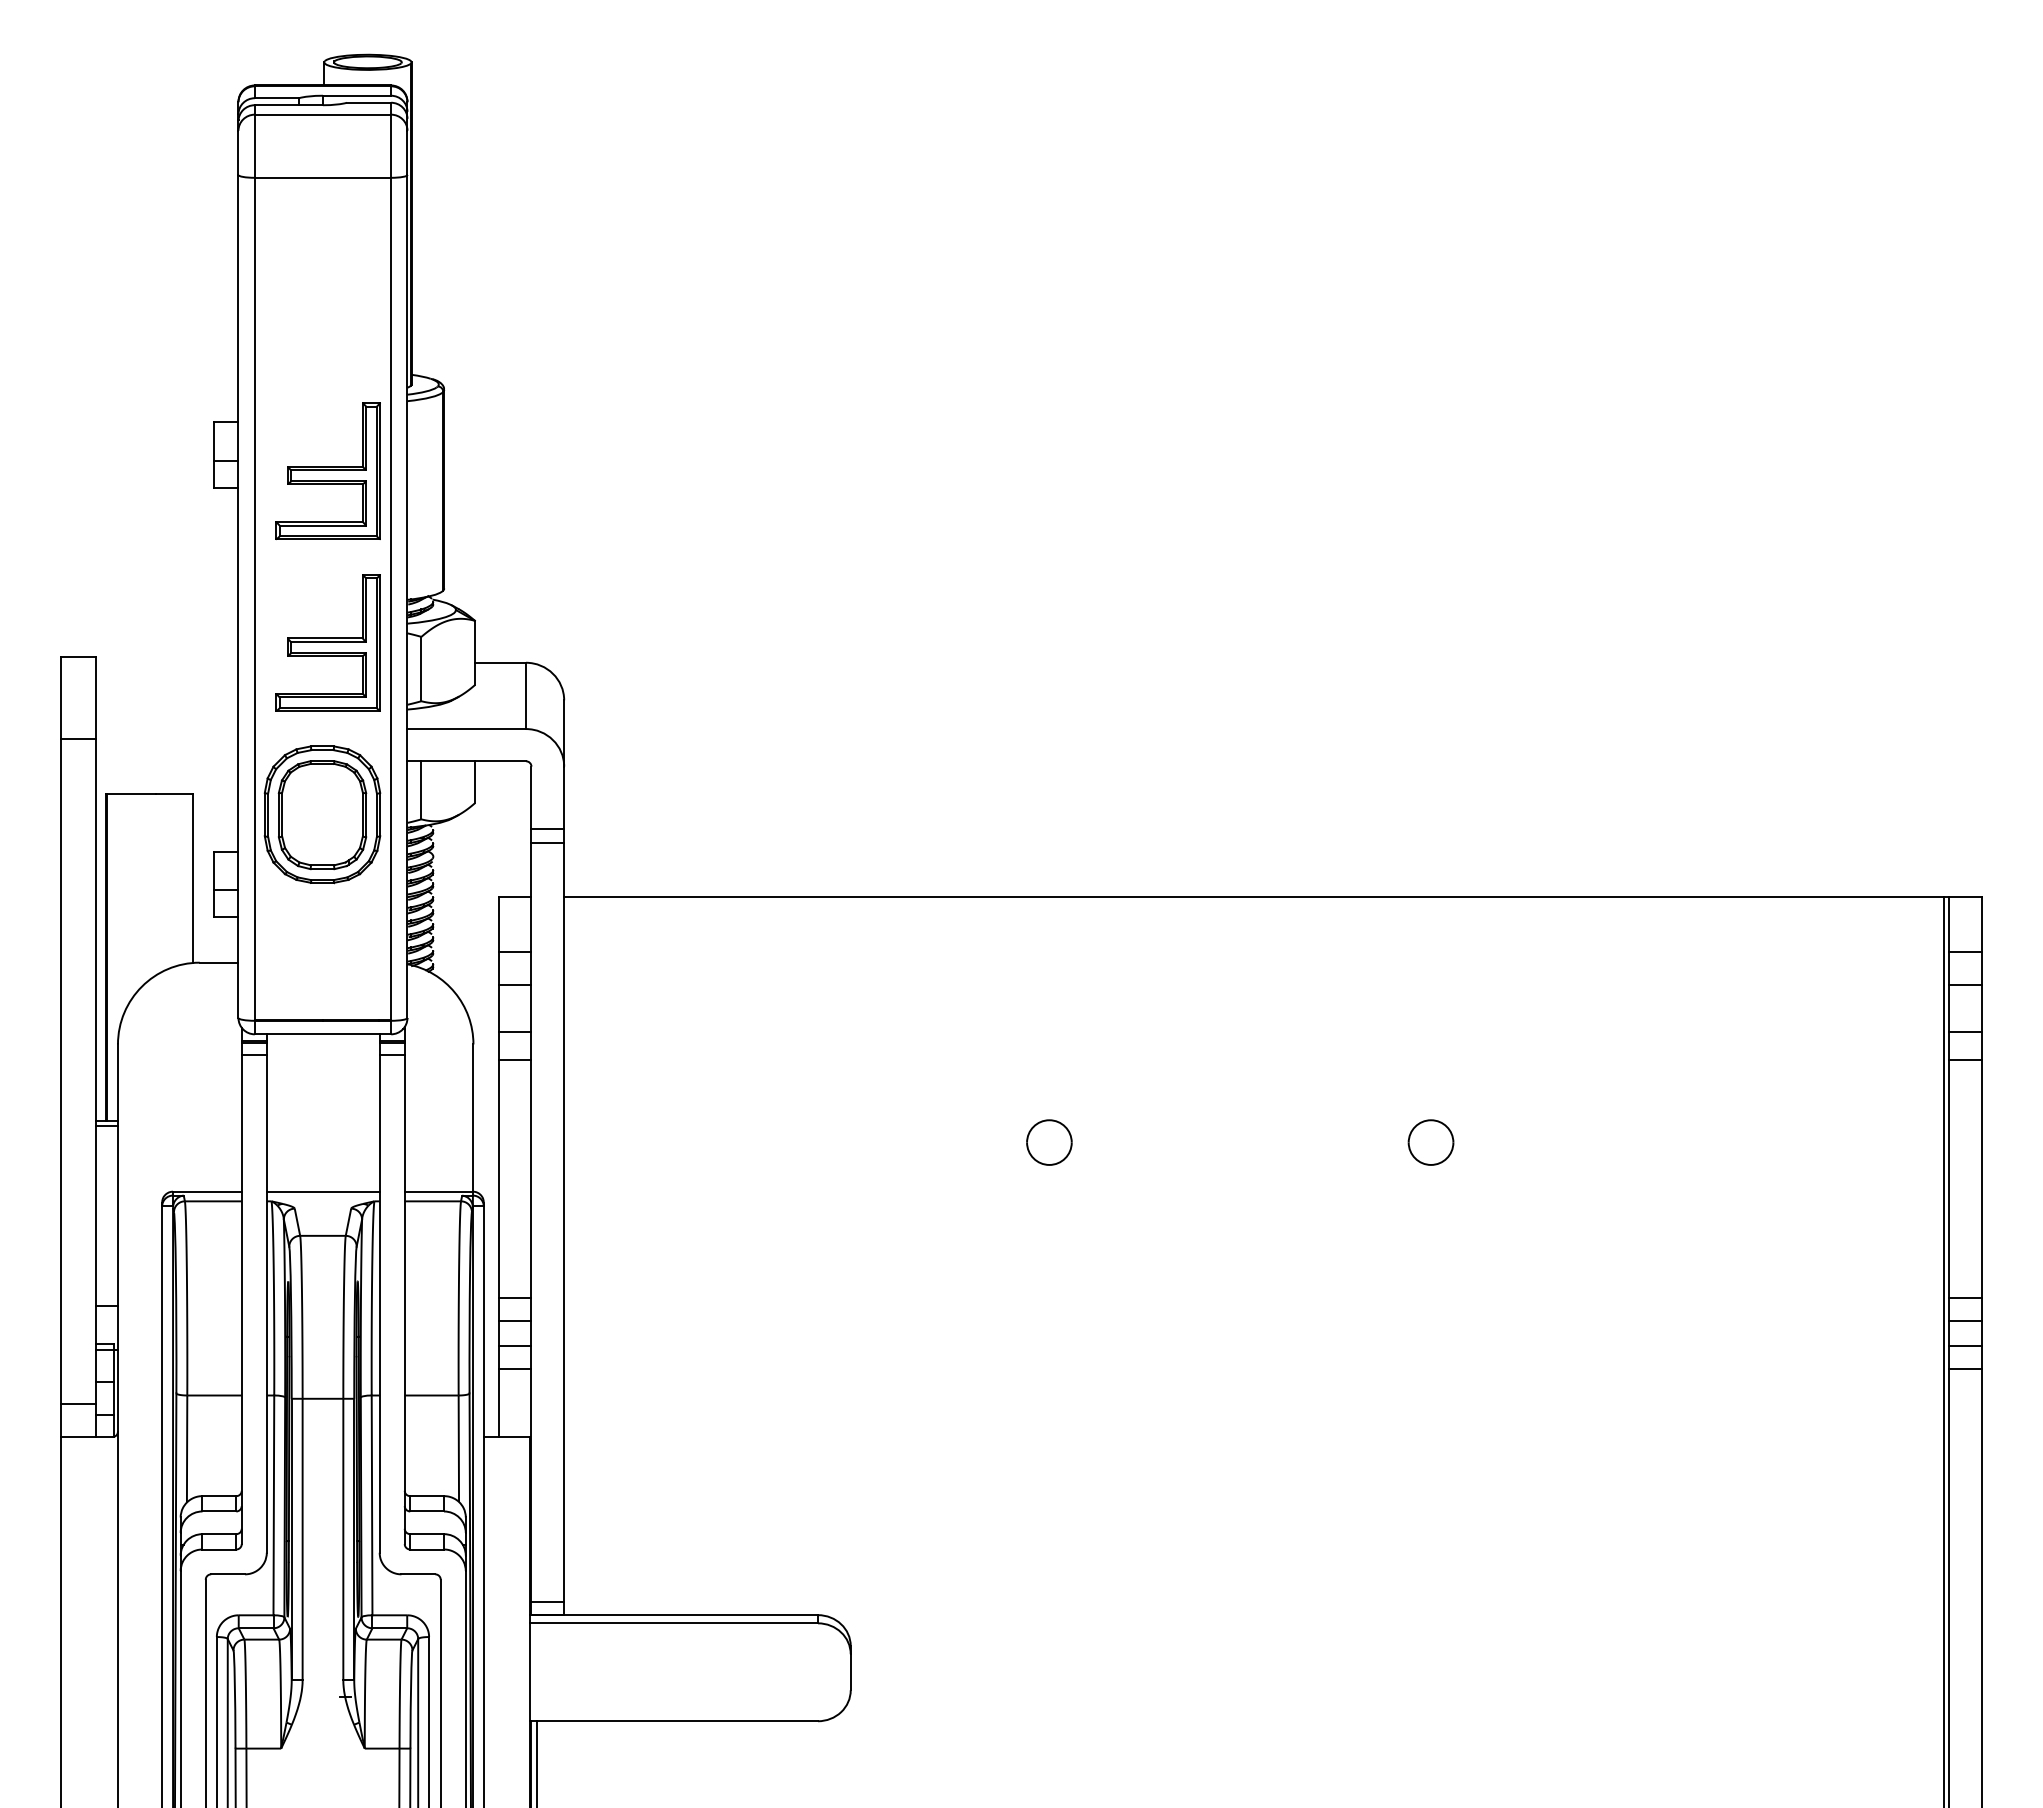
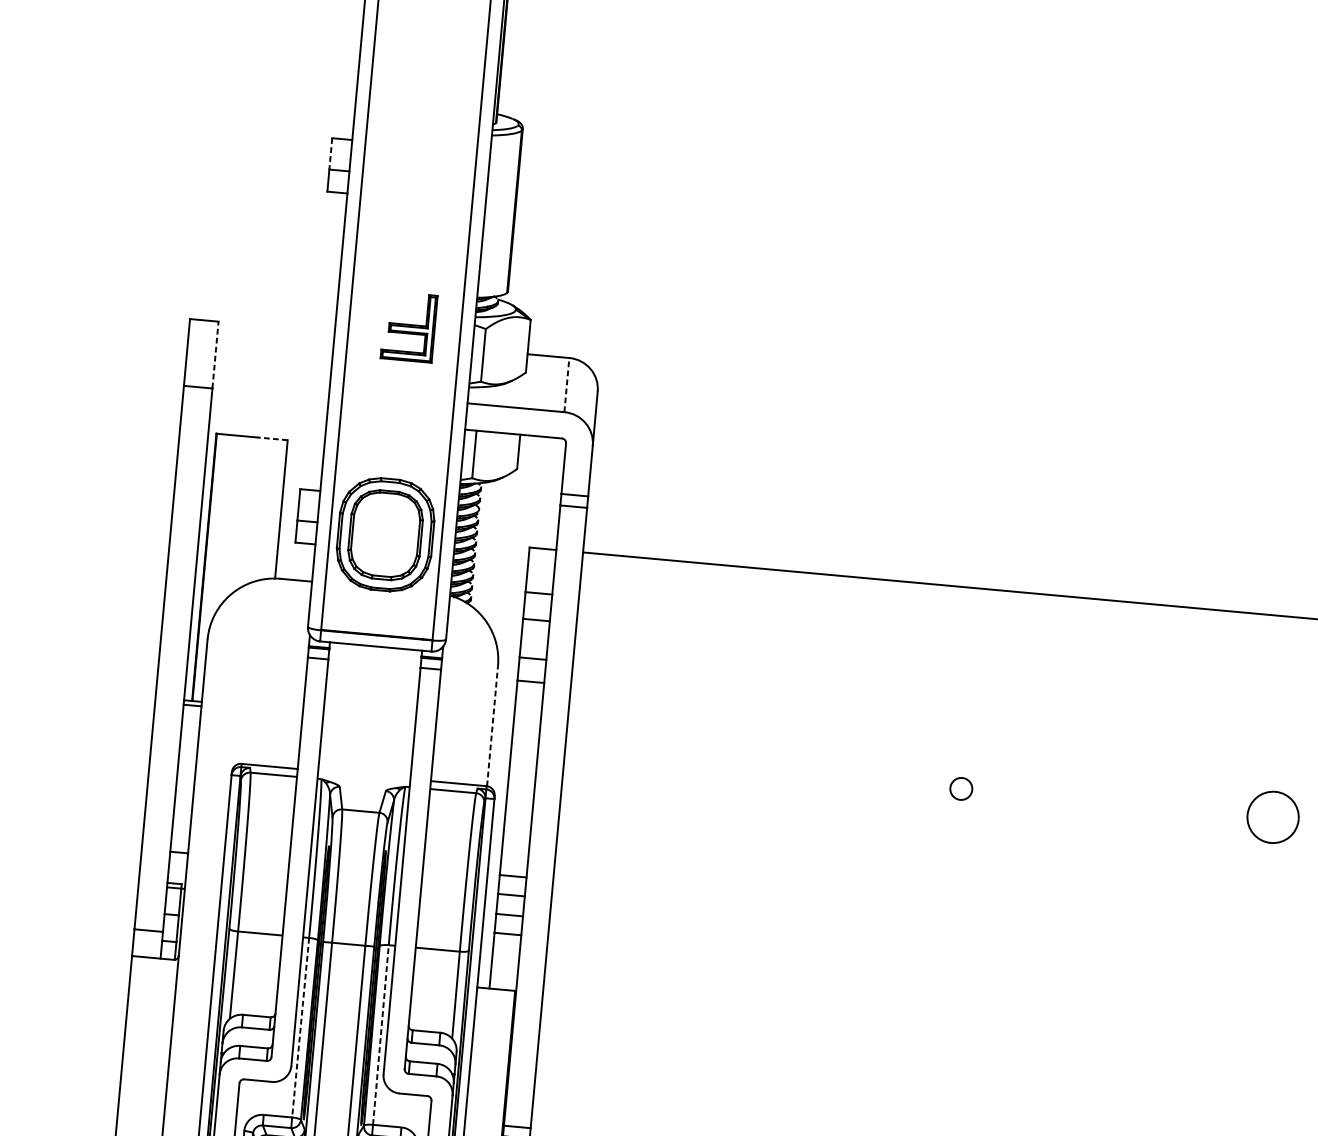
line: (213, 441) -> (330, 154), solid -> dashed
part: (327, 471) -> (421, 186), removed
part: (327, 642) -> (408, 326), size x0.6
line: (526, 695) -> (567, 384), solid -> dashed
line: (96, 698) -> (215, 355), solid -> dashed
line: (174, 793) -> (272, 438), solid -> dashed
part: (322, 814) -> (385, 534), moved
line: (473, 1118) -> (492, 726), solid -> dashed
part: (1049, 1142) -> (961, 788), size x0.6
part: (1430, 1142) -> (1272, 817), size x1.4
line: (322, 1191) -> (363, 774), removed
line: (273, 1505) -> (300, 1027), solid -> dashed
line: (372, 1505) -> (381, 1035), solid -> dashed

